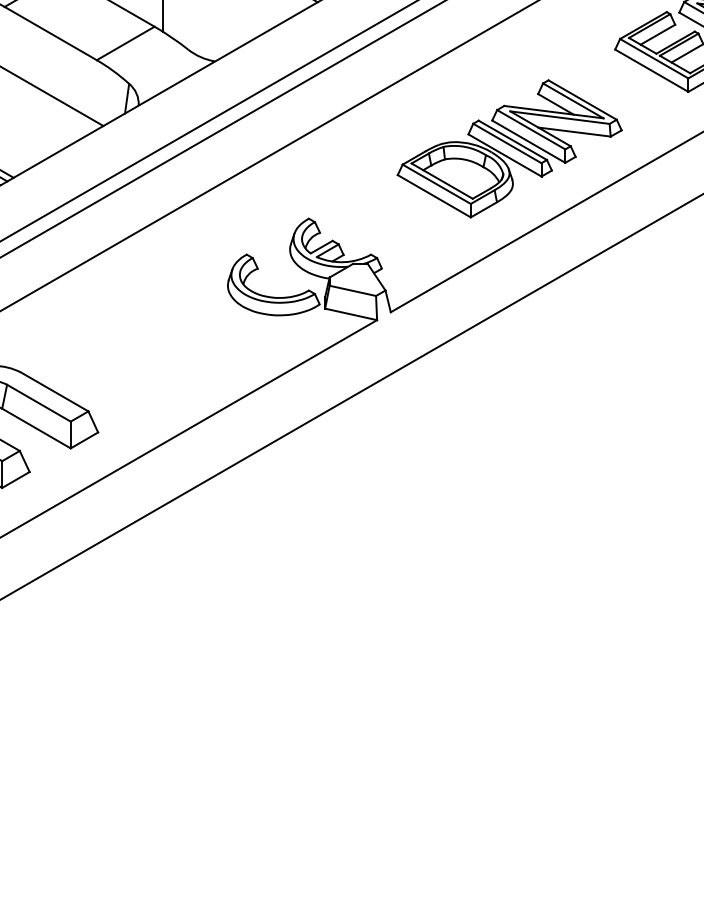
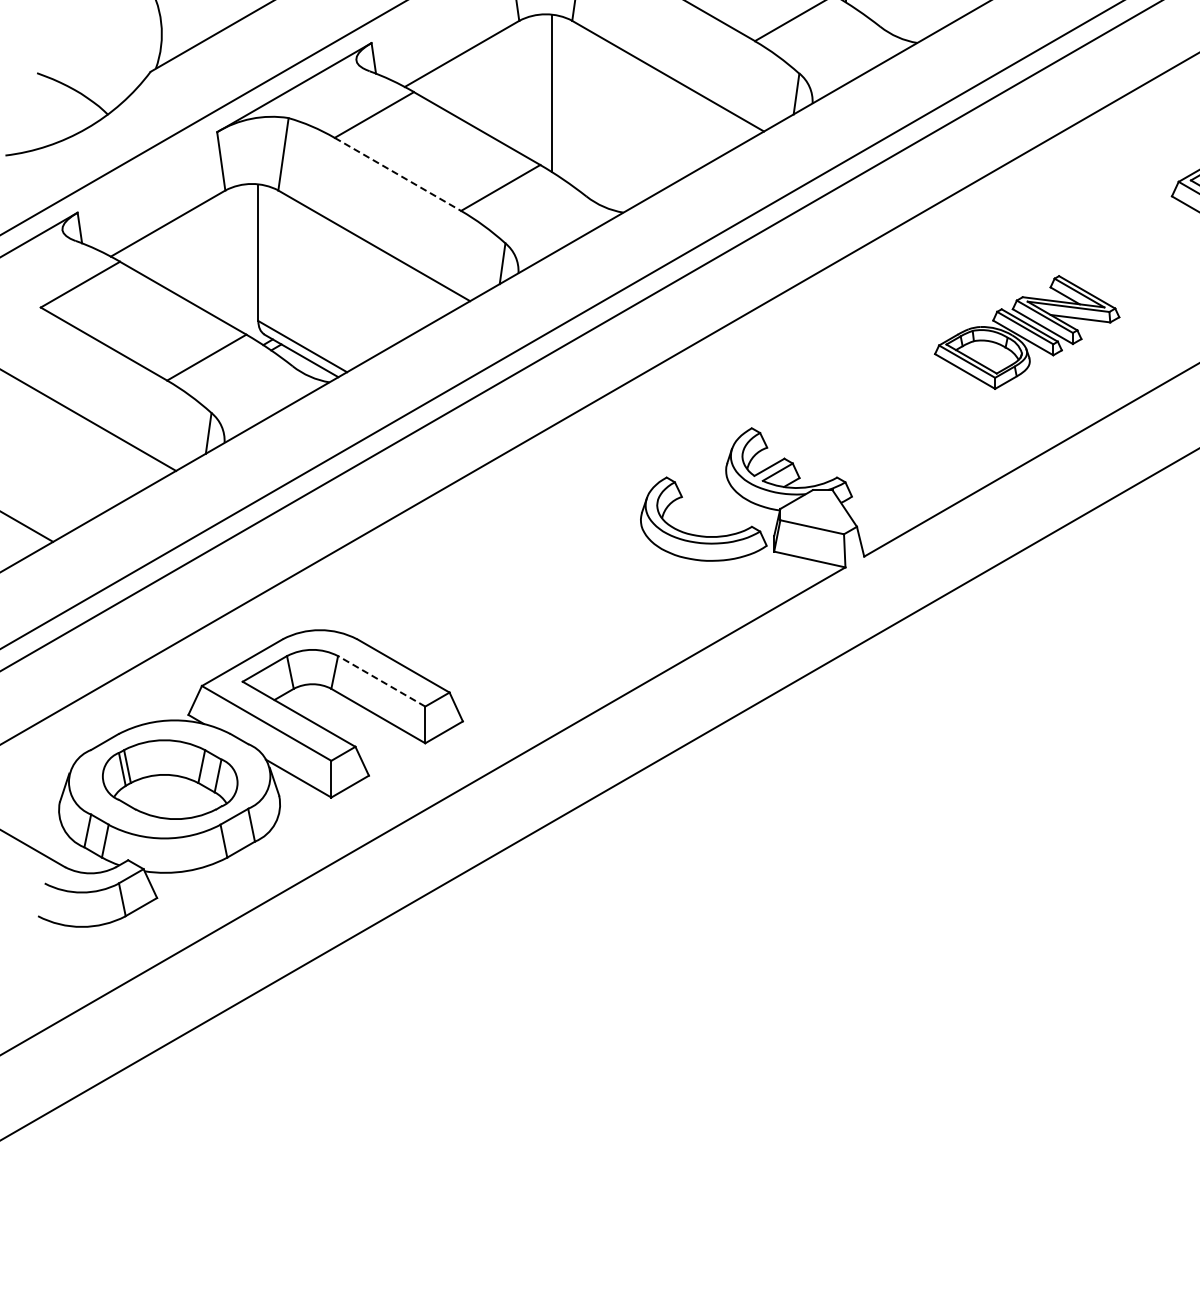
line: (50, 33) -> (397, 174), solid -> dashed
part: (509, 148) -> (1026, 332), size x0.6
line: (38, 403) -> (381, 681), solid -> dashed

